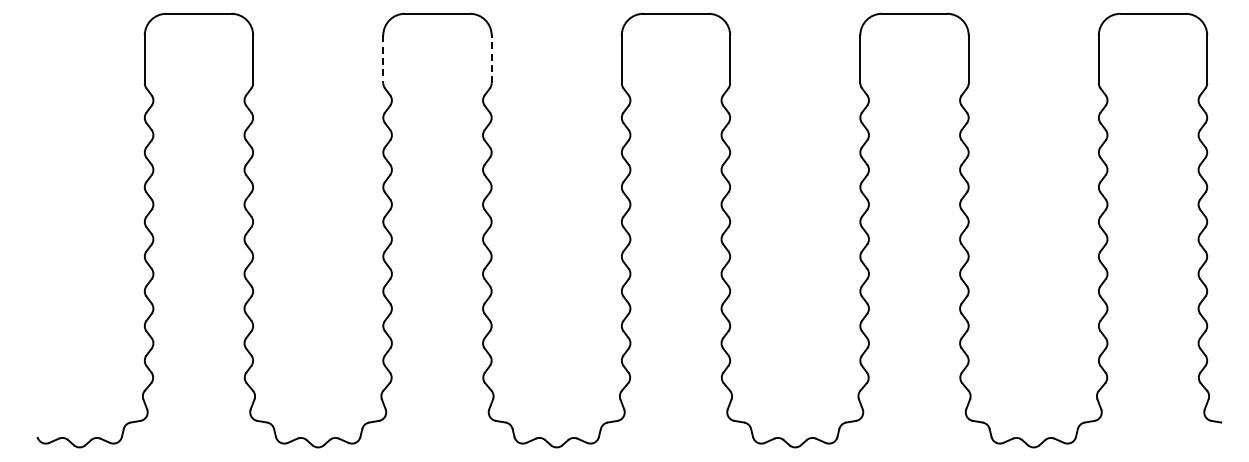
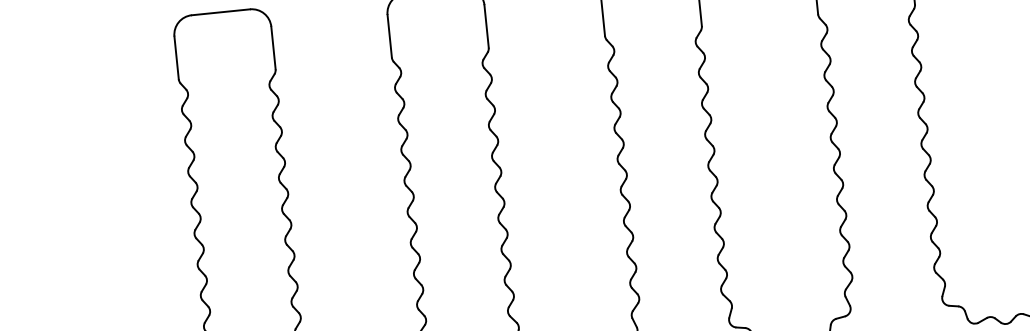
line: (383, 59) -> (389, 36), dashed -> solid
line: (491, 59) -> (486, 26), dashed -> solid

